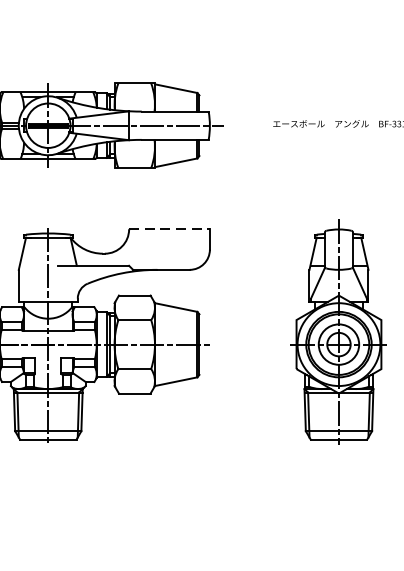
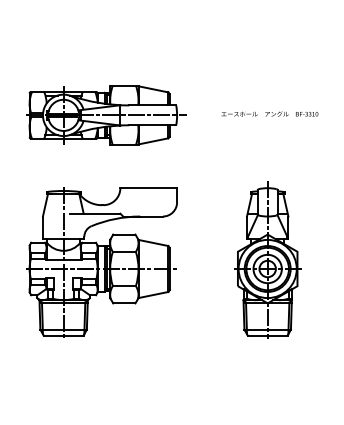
line: (170, 229) -> (149, 188), dashed -> solid

